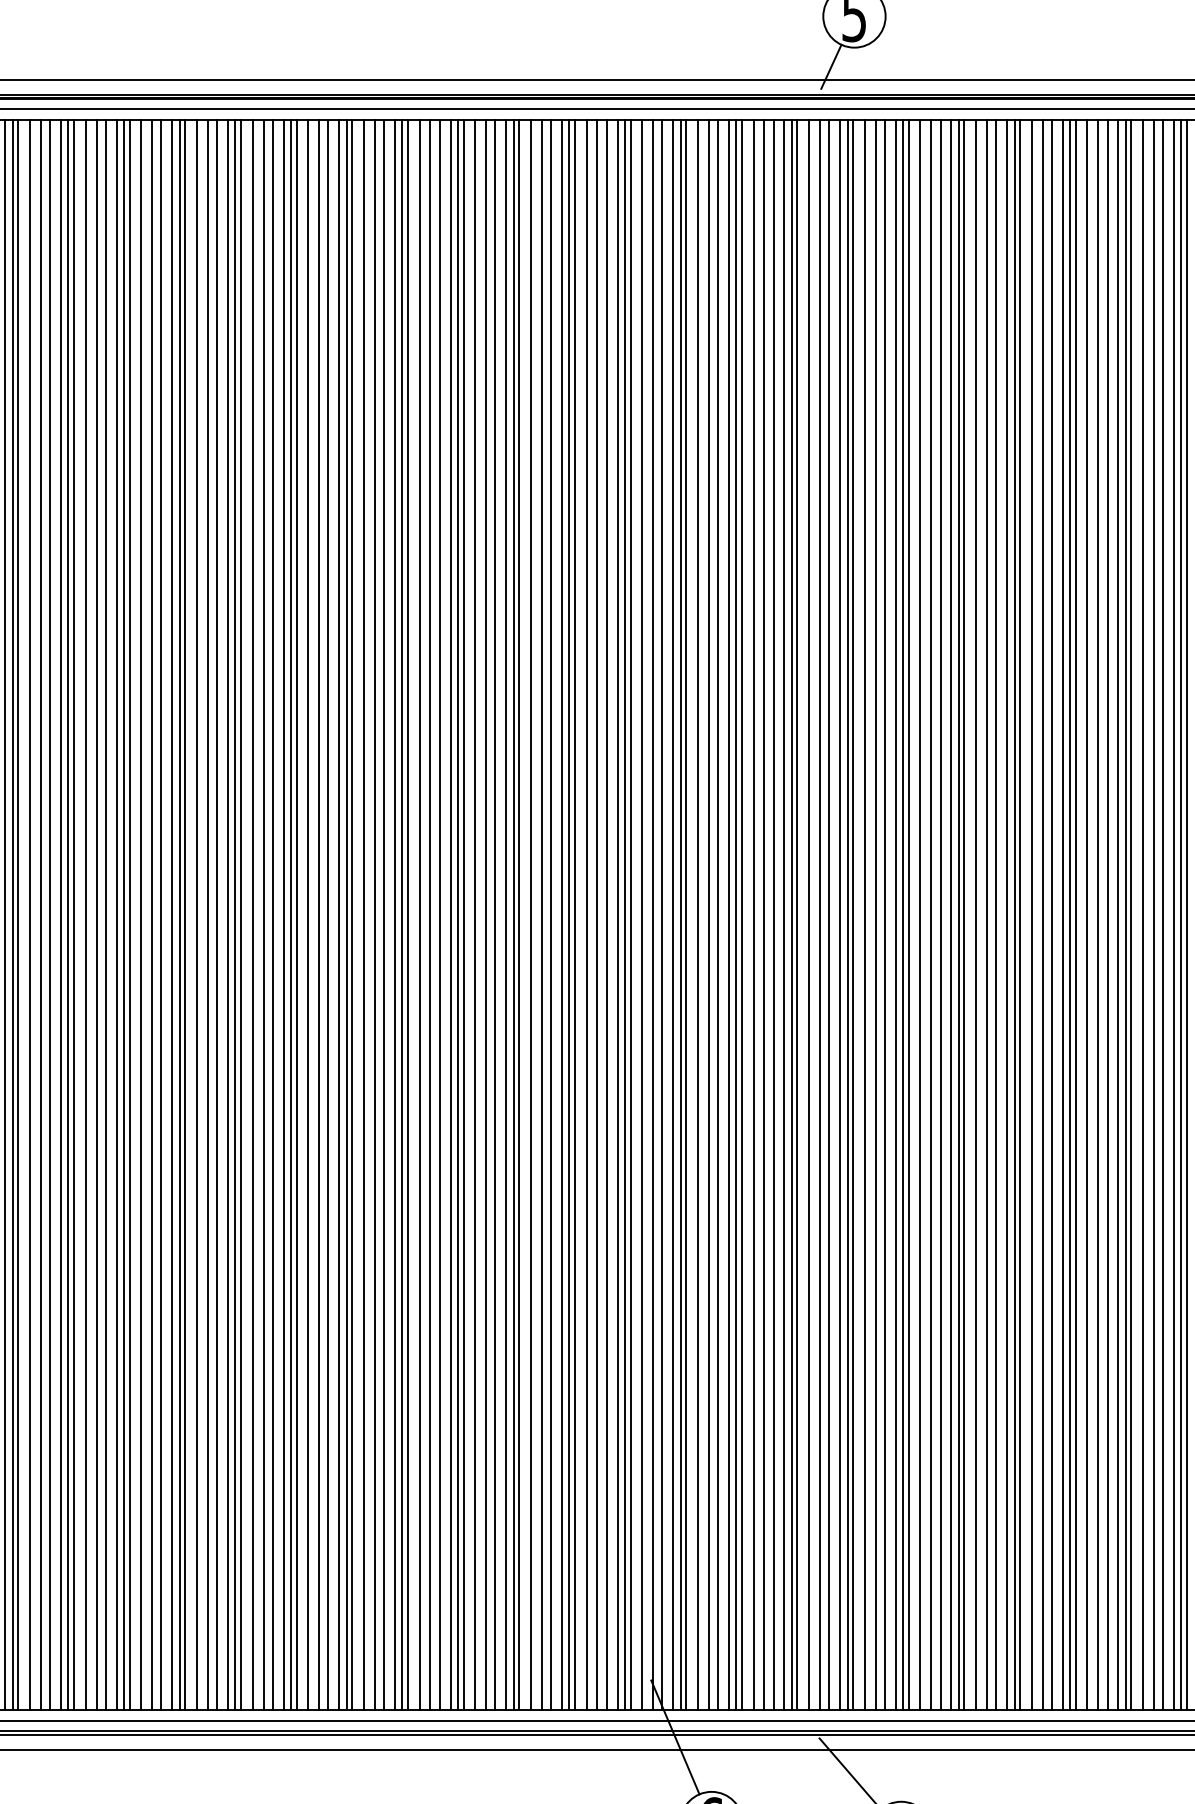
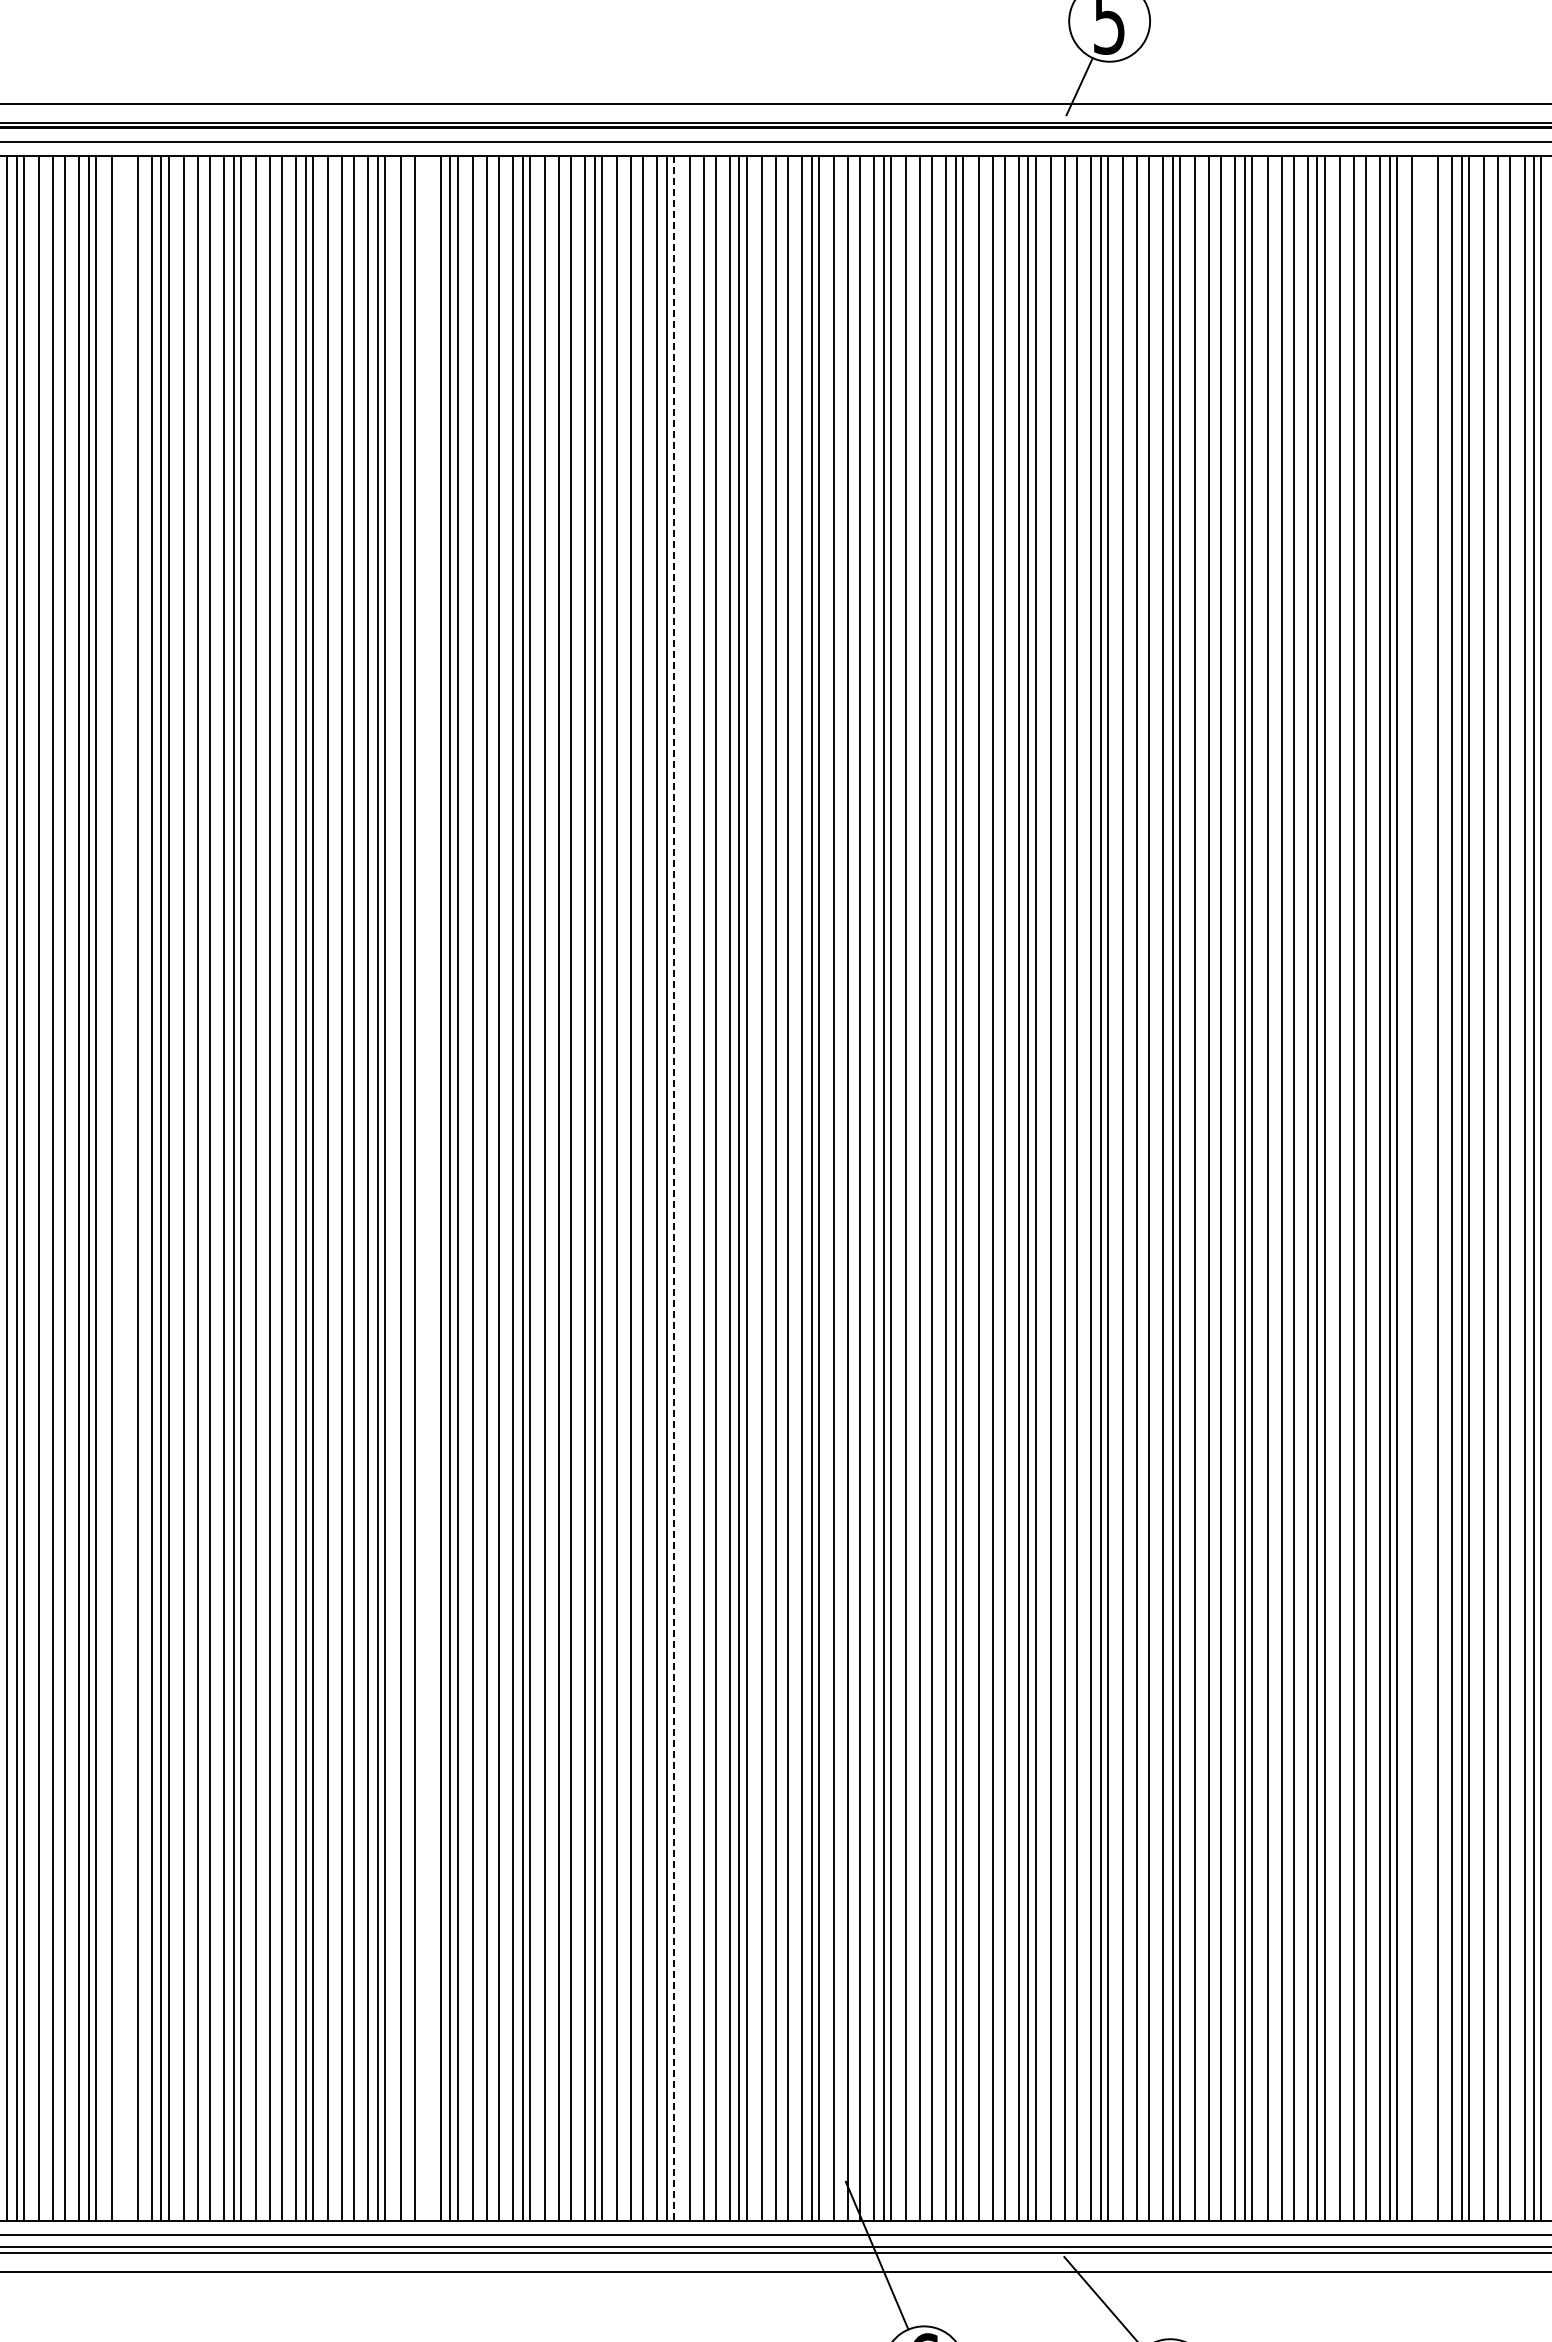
line: (96, 914) -> (125, 1187), removed
line: (328, 914) -> (426, 1187), removed
line: (1098, 914) -> (1426, 1187), removed
line: (519, 915) -> (674, 1188), solid -> dashed

